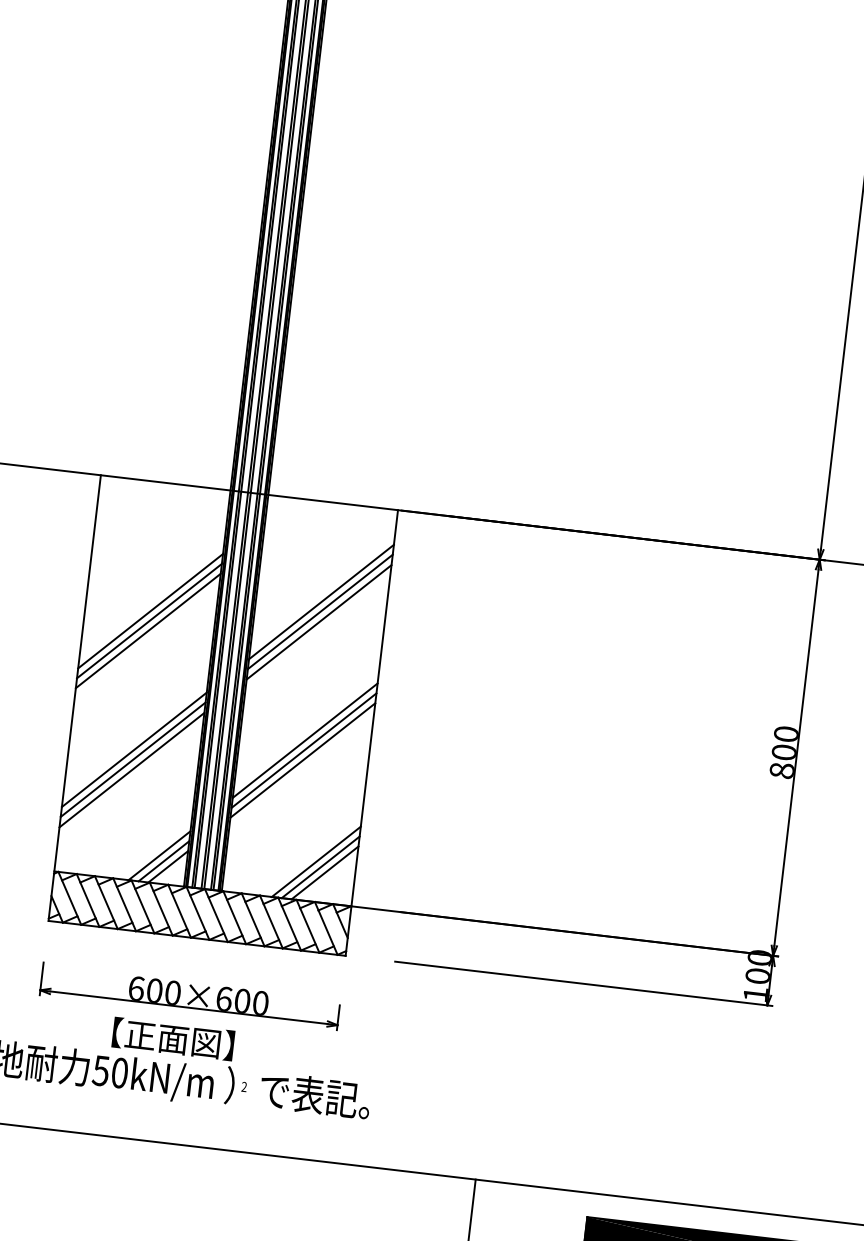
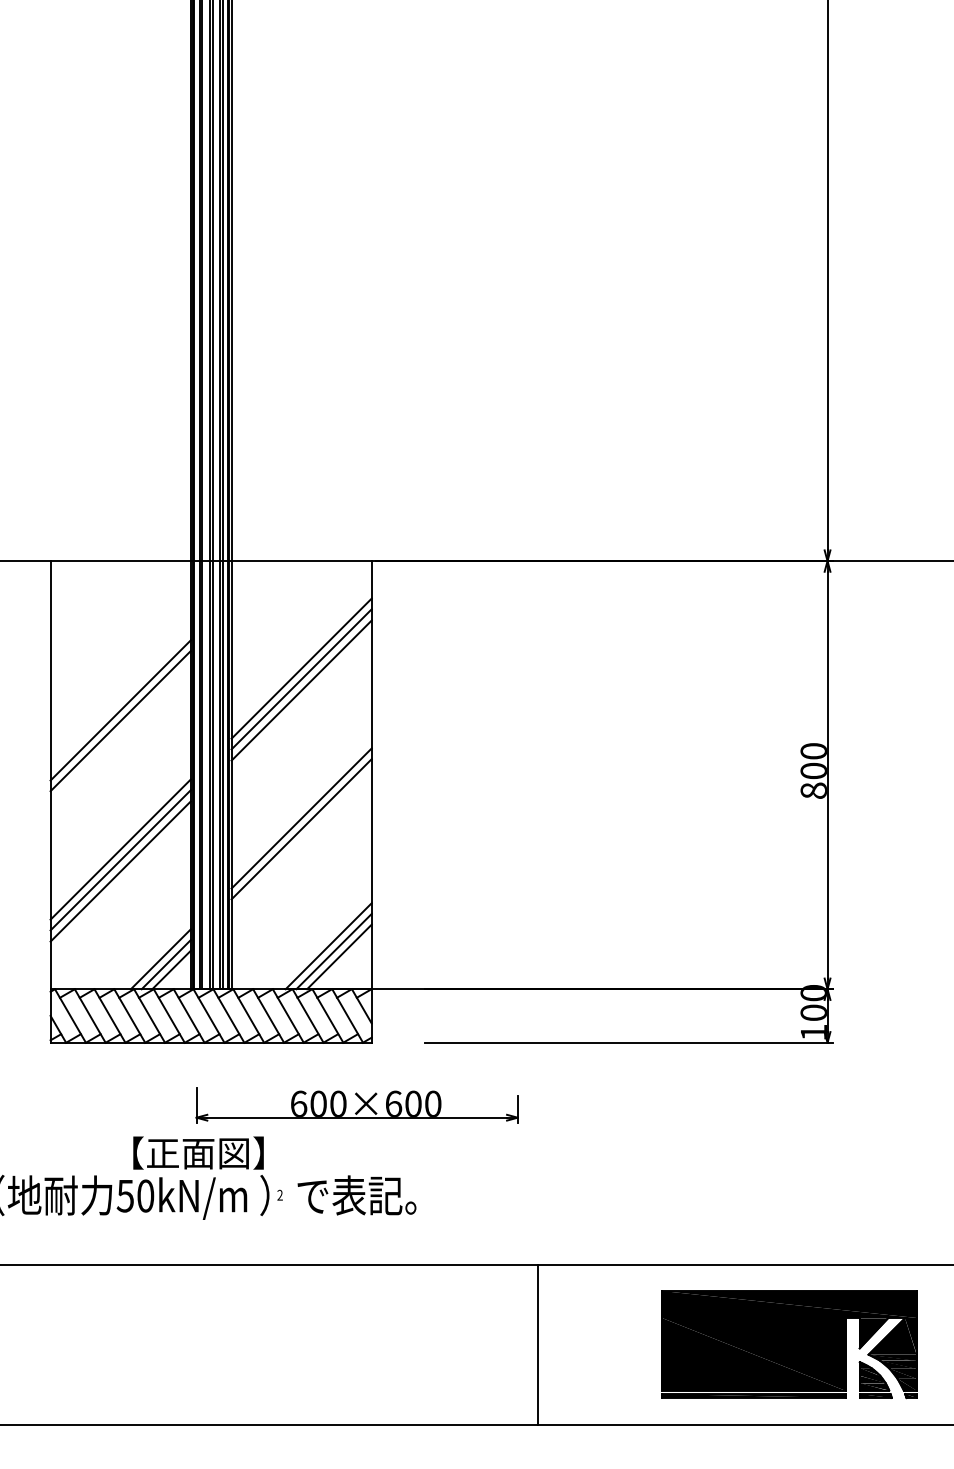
line: (150, 610) -> (120, 699), removed
line: (302, 760) -> (301, 839), removed
part: (189, 996) -> (356, 1105), moved

